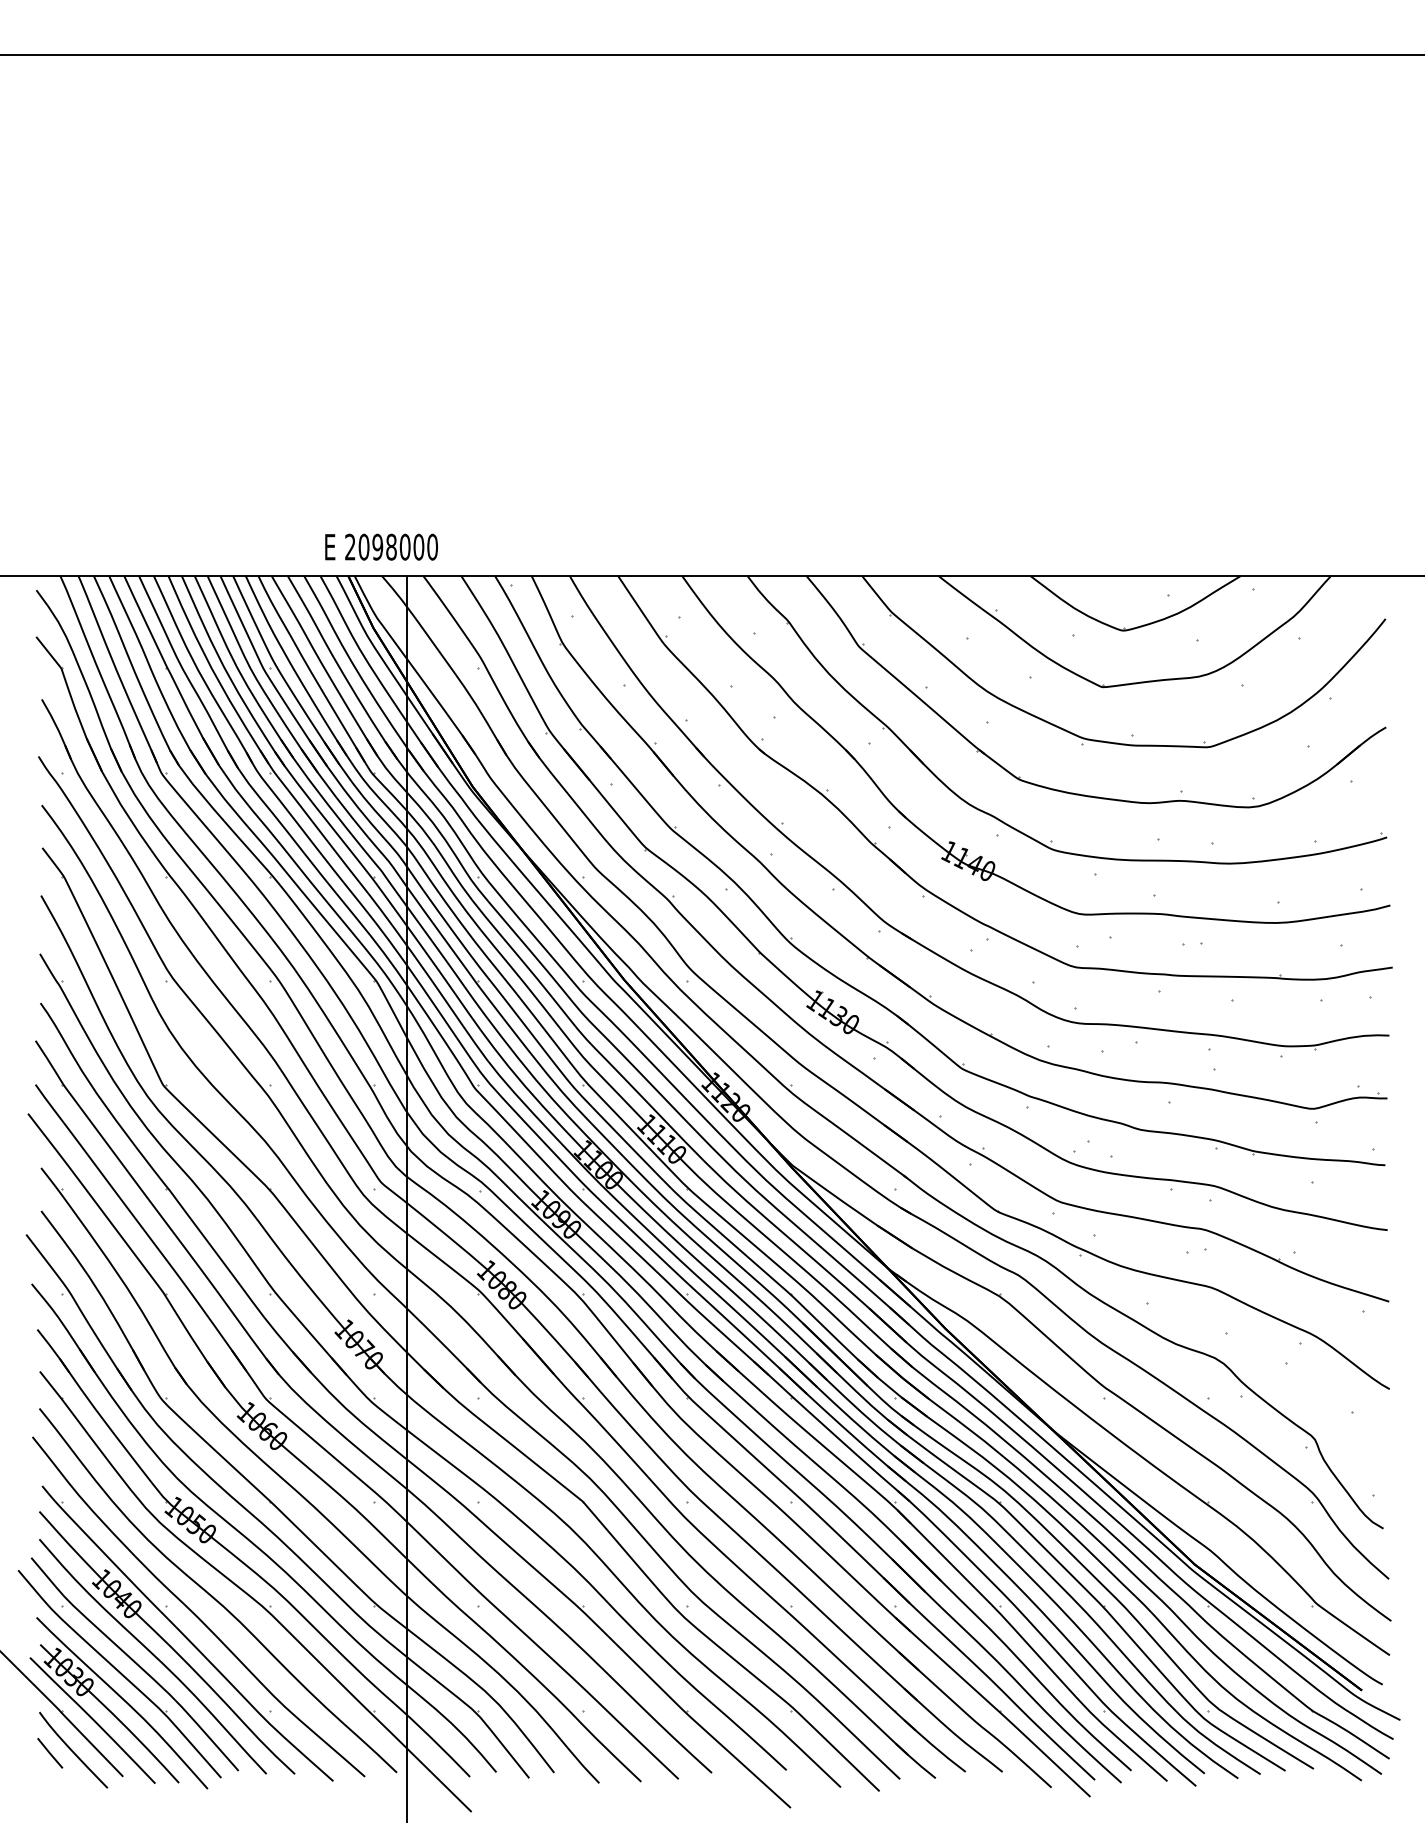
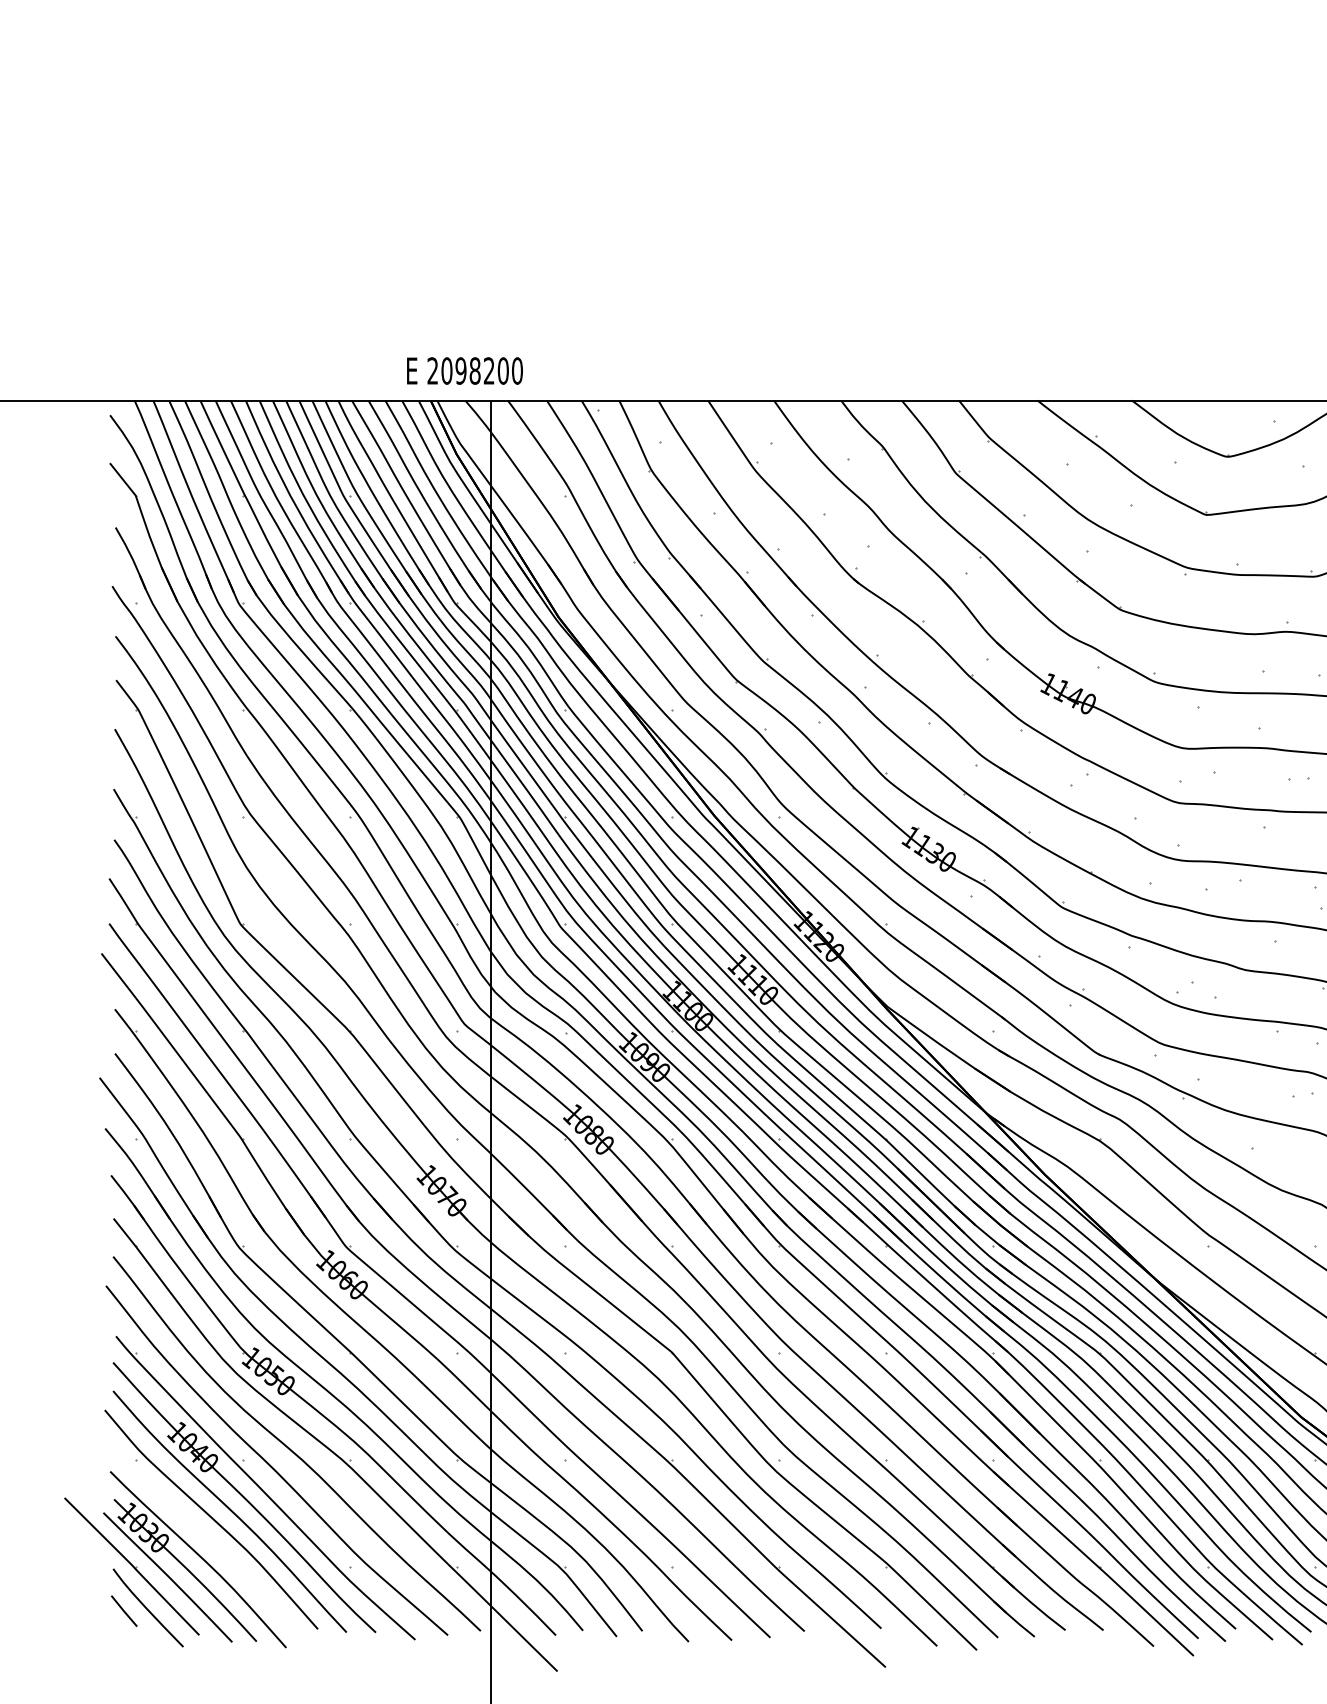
text: (404, 546) -> (488, 370), 2098000 -> 2098200
part: (119, 1674) -> (195, 1530), removed

